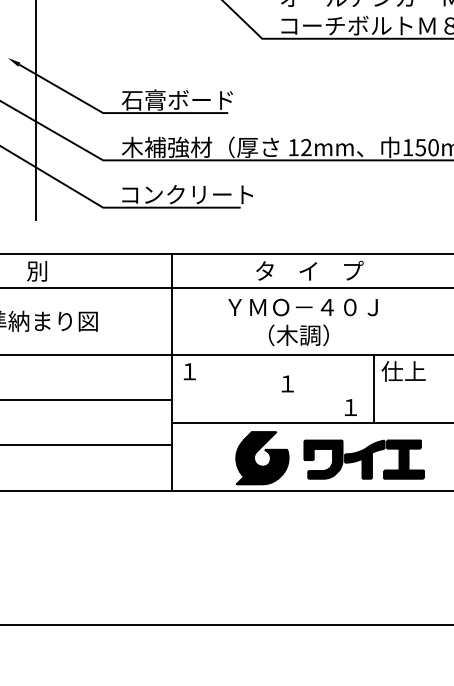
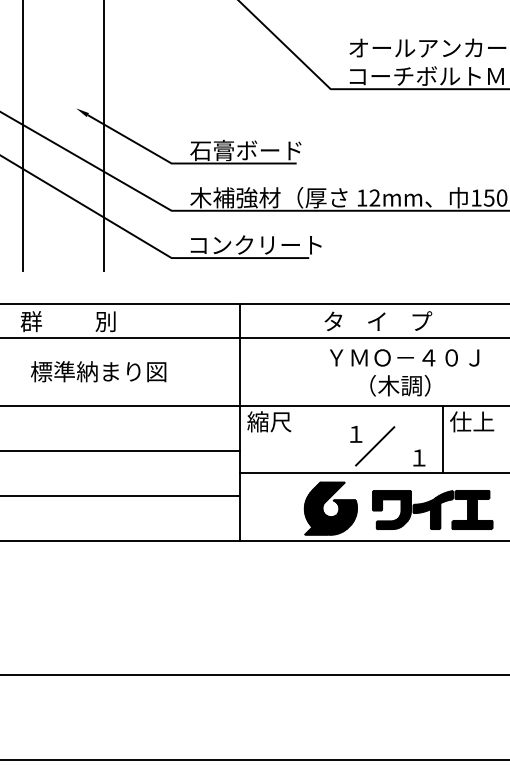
text: (303, 322) -> (404, 372), moved
text: (201, 371) -> (269, 421), １ -> 縮尺
line: (307, 396) -> (375, 446), added

